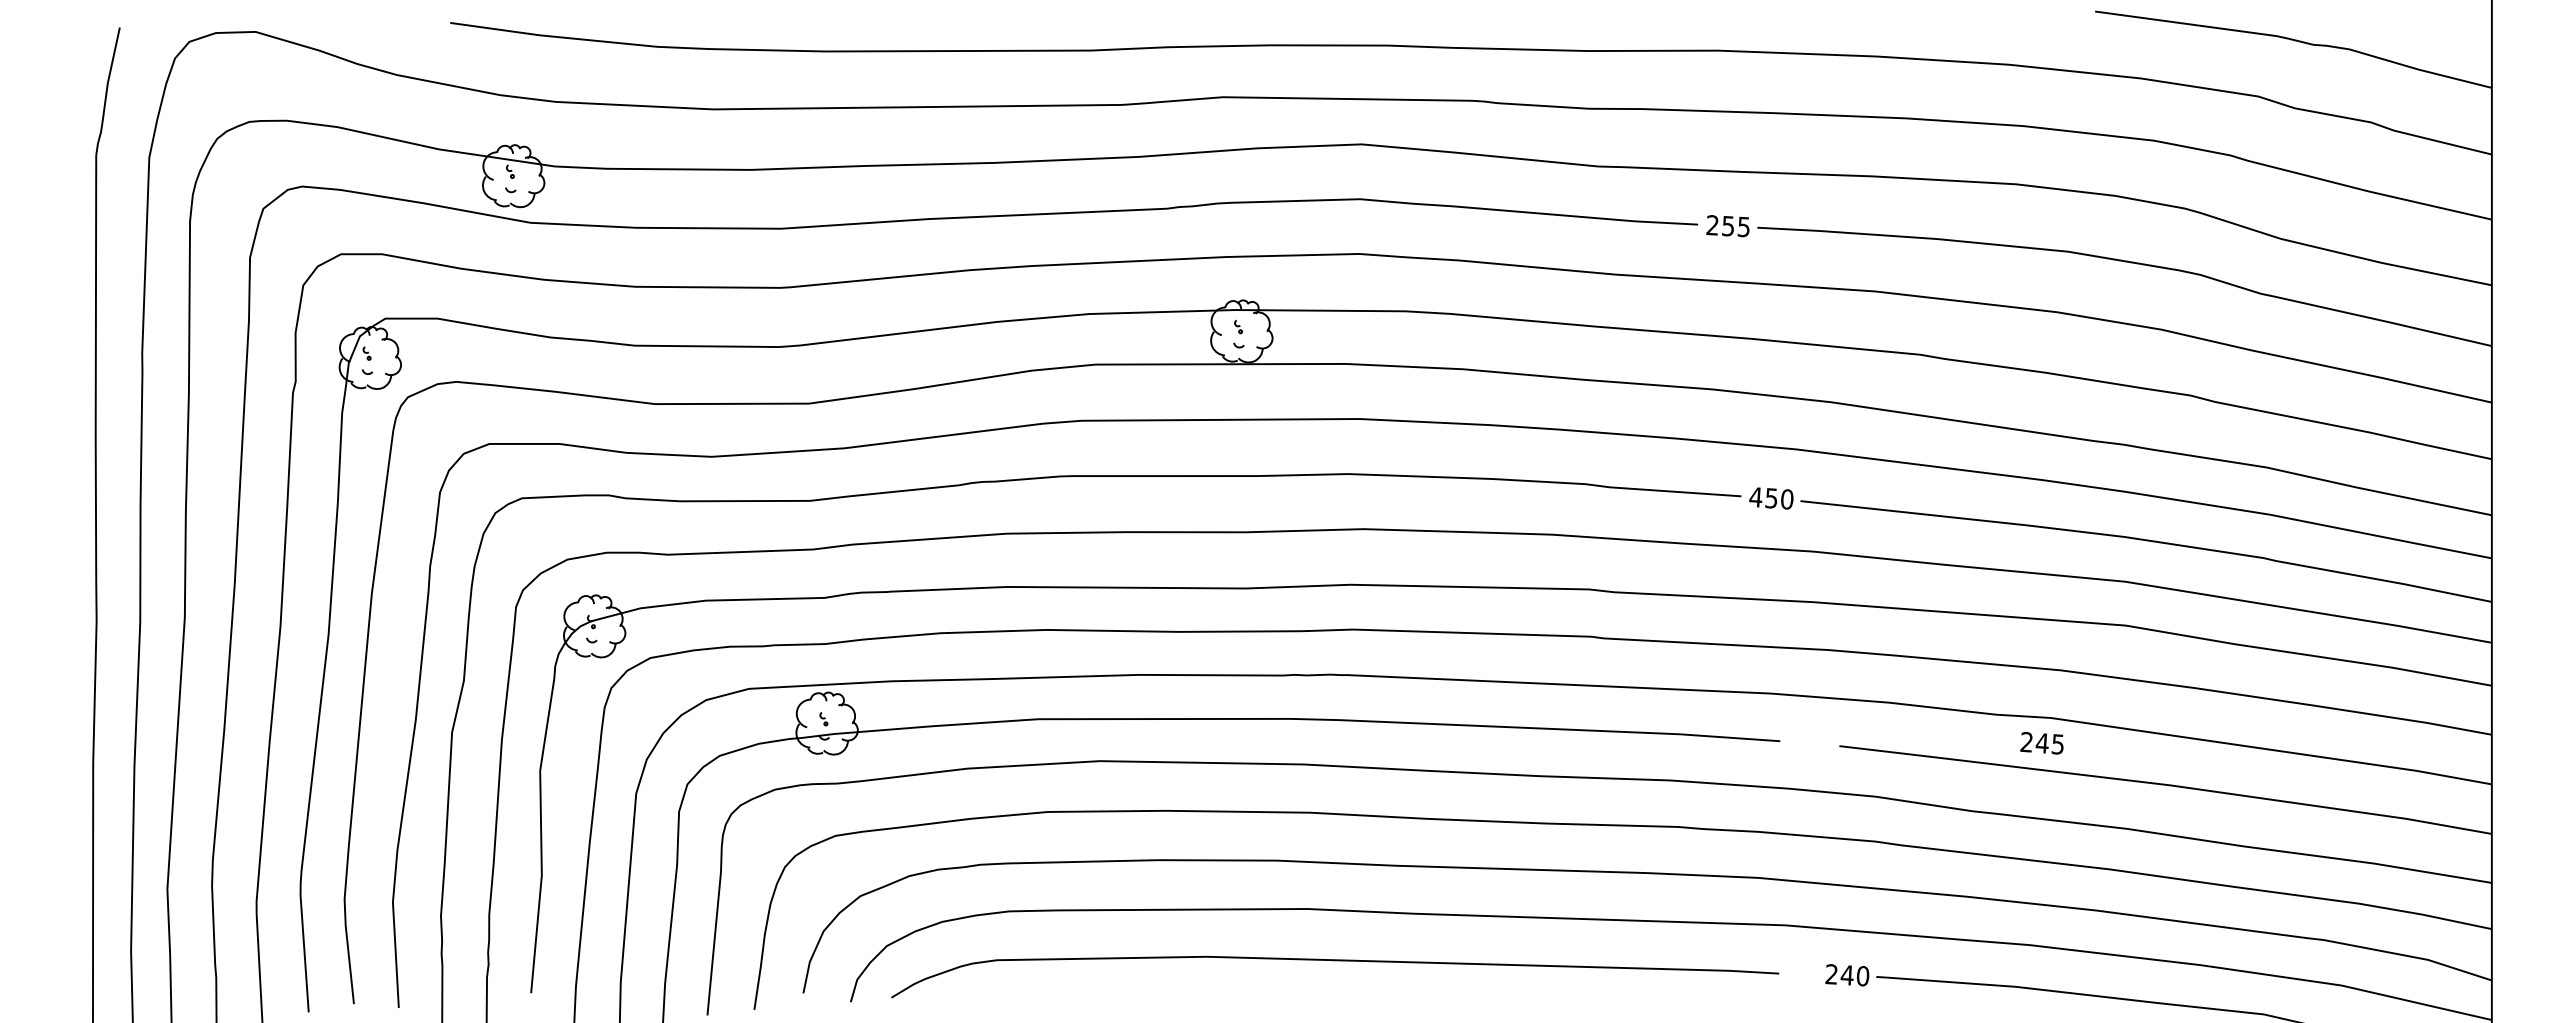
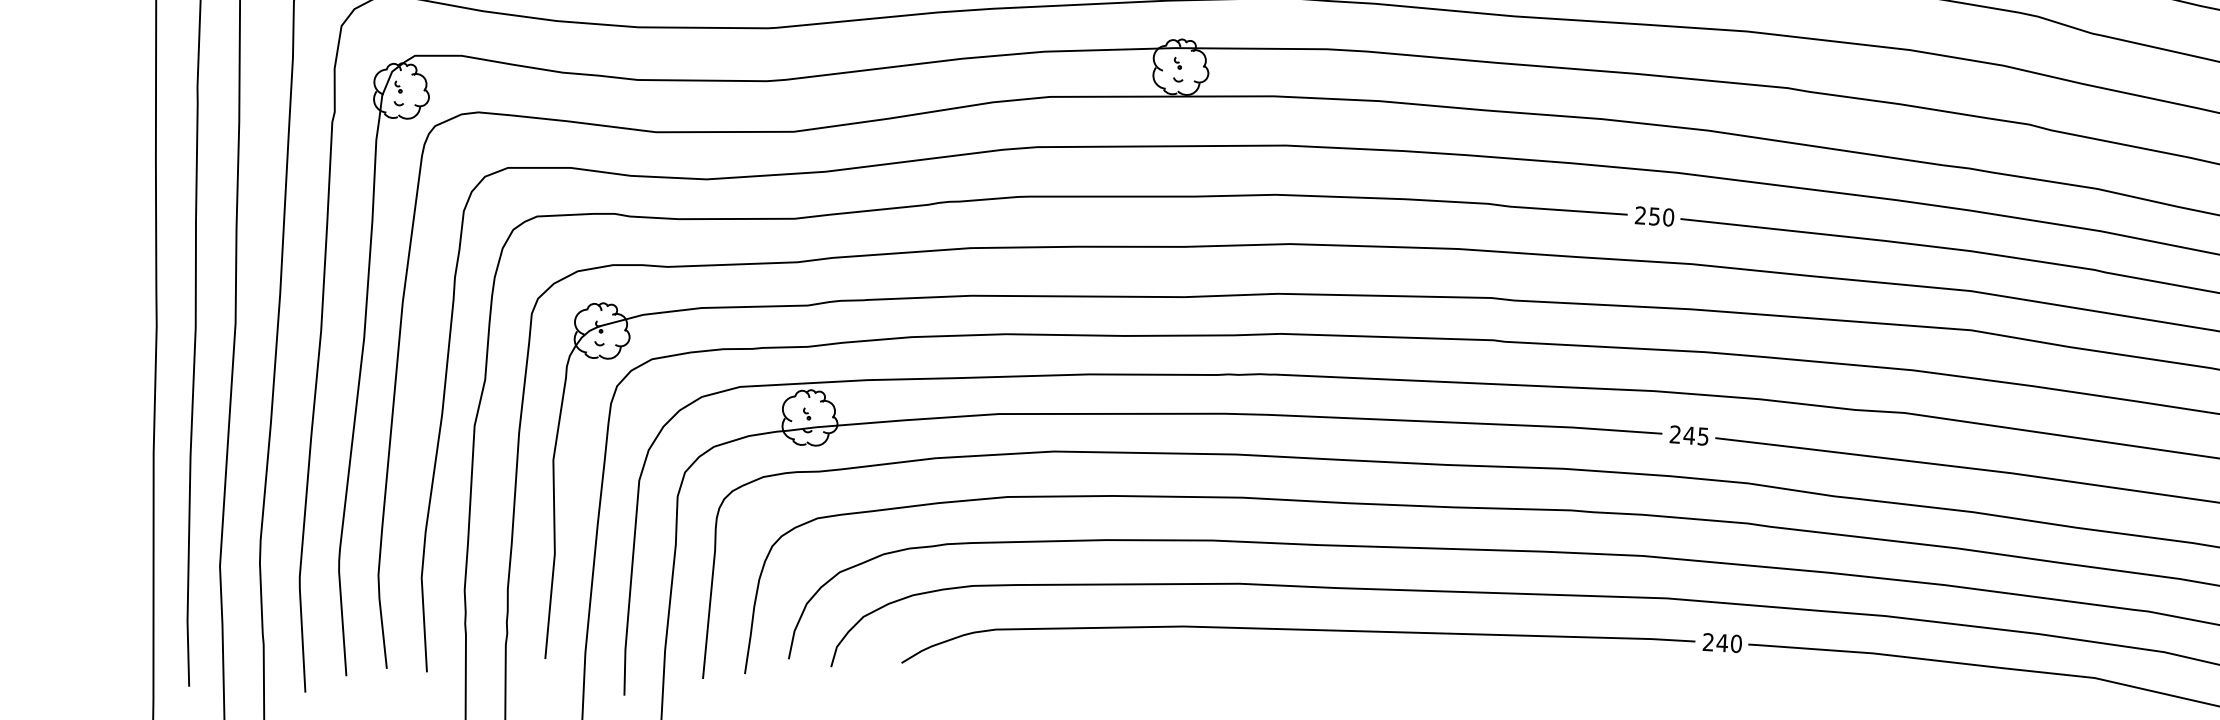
text: (1755, 497) -> (1640, 215), 450 -> 250
text: (2041, 743) -> (1688, 435), moved
curve: (1335, 961) -> (1298, 630), moved

